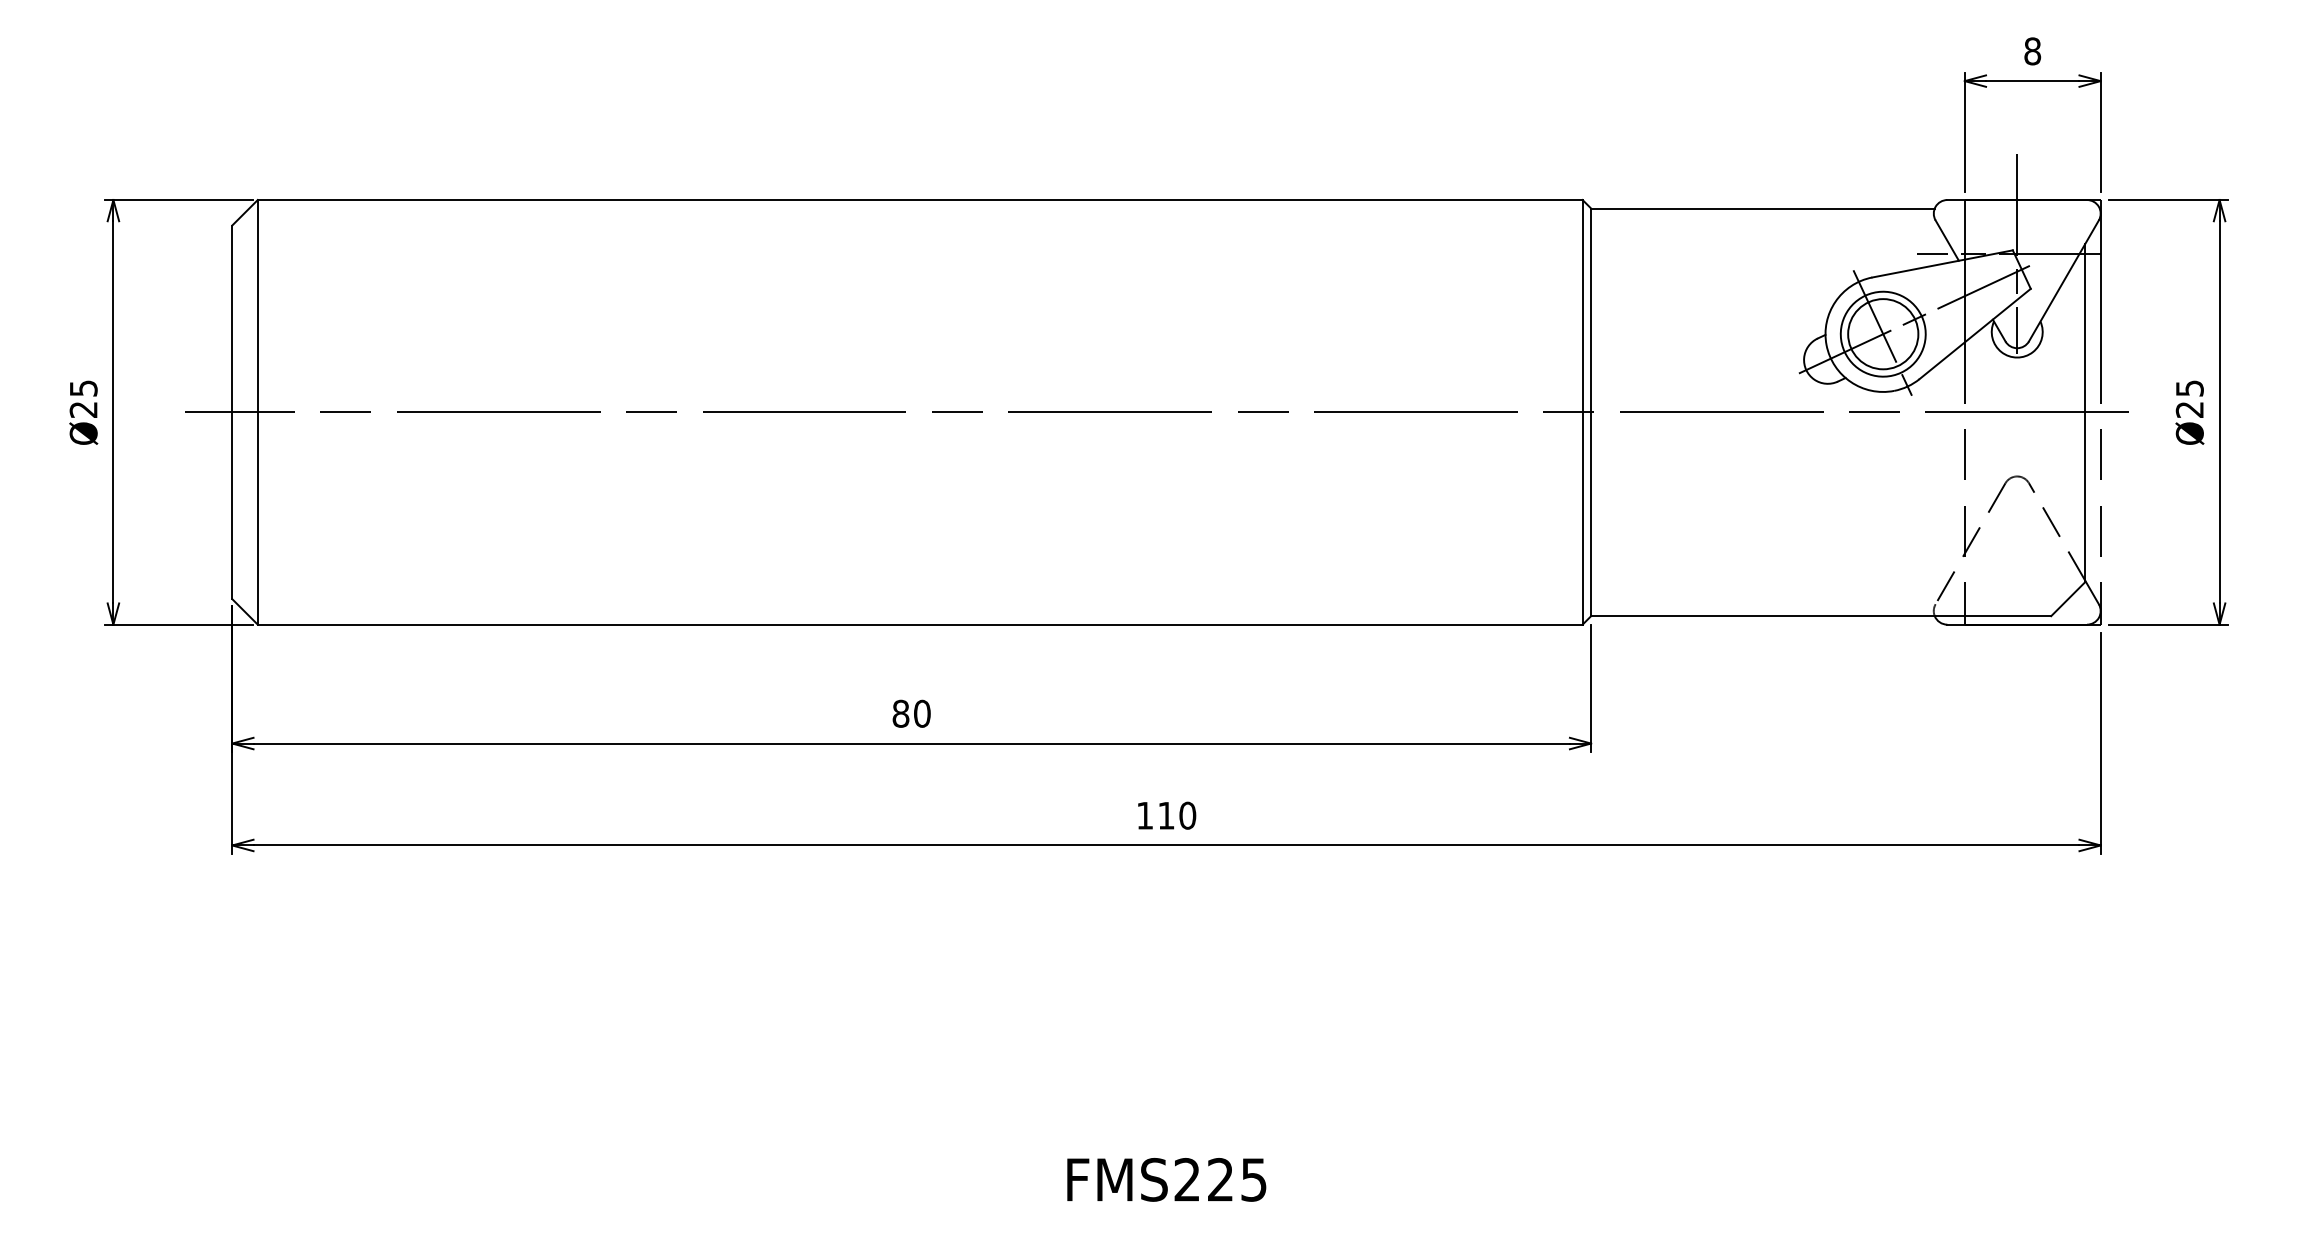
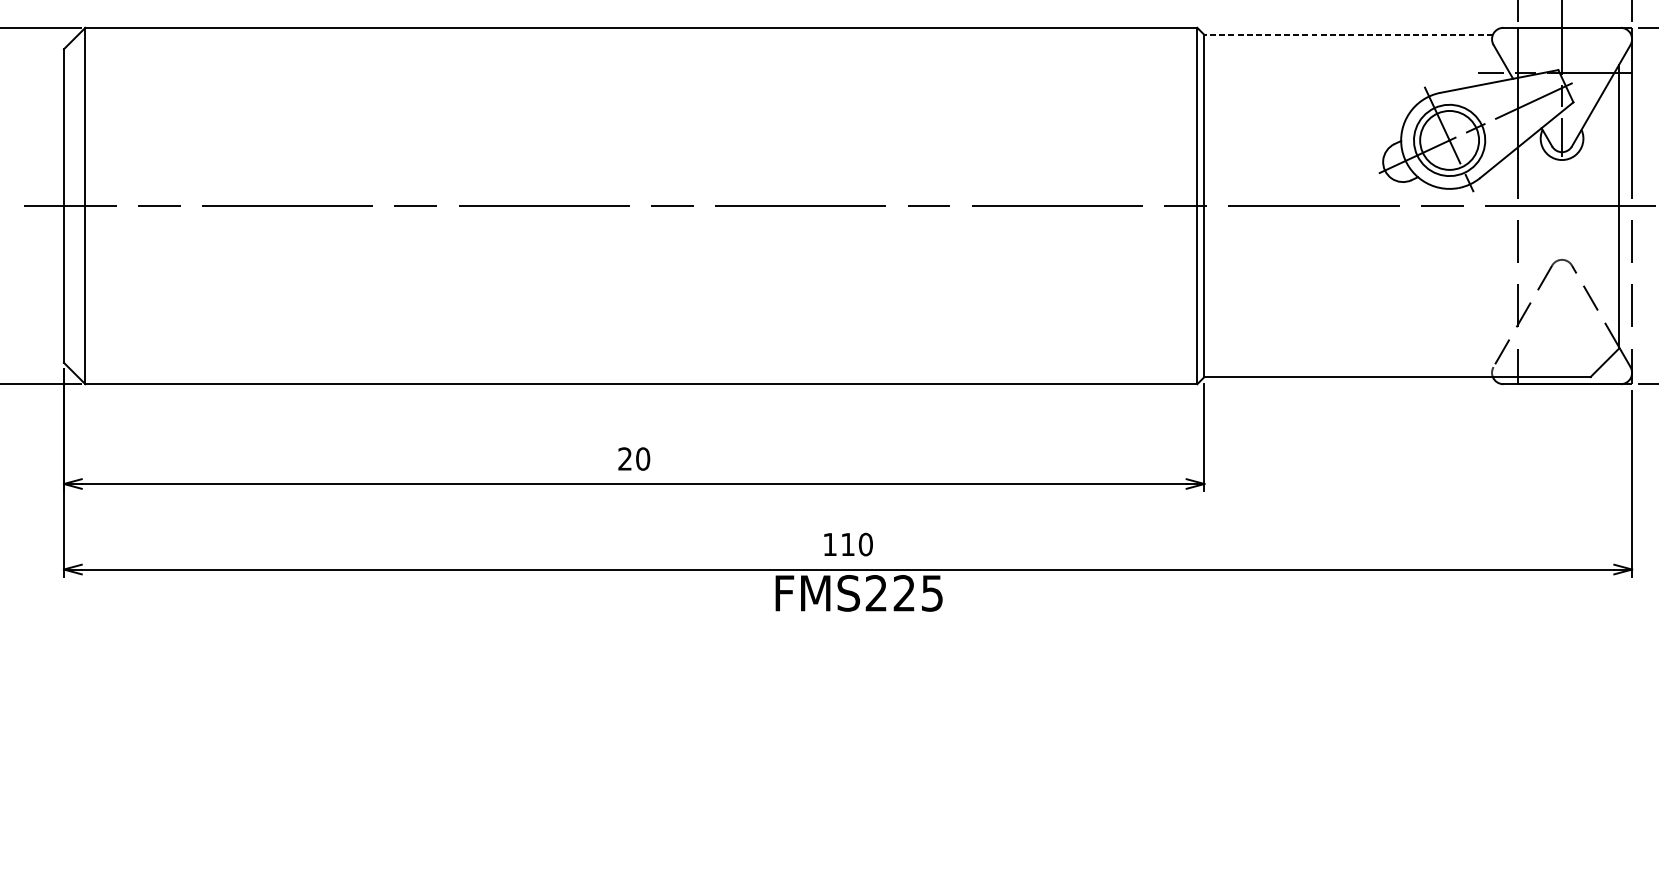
line: (1762, 208) -> (1348, 34), solid -> dashed
text: (900, 713) -> (624, 458), 80 -> 20
text: (1166, 1179) -> (858, 593), moved

